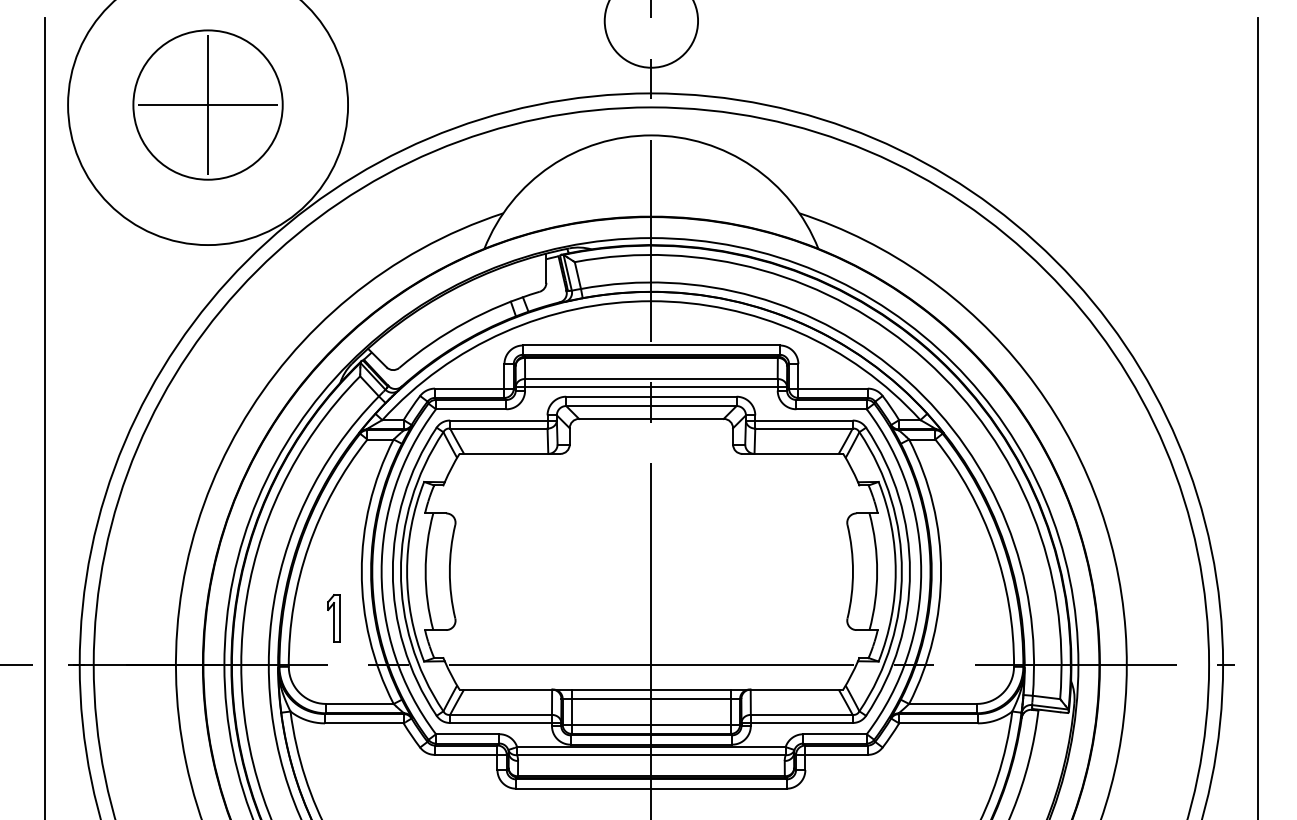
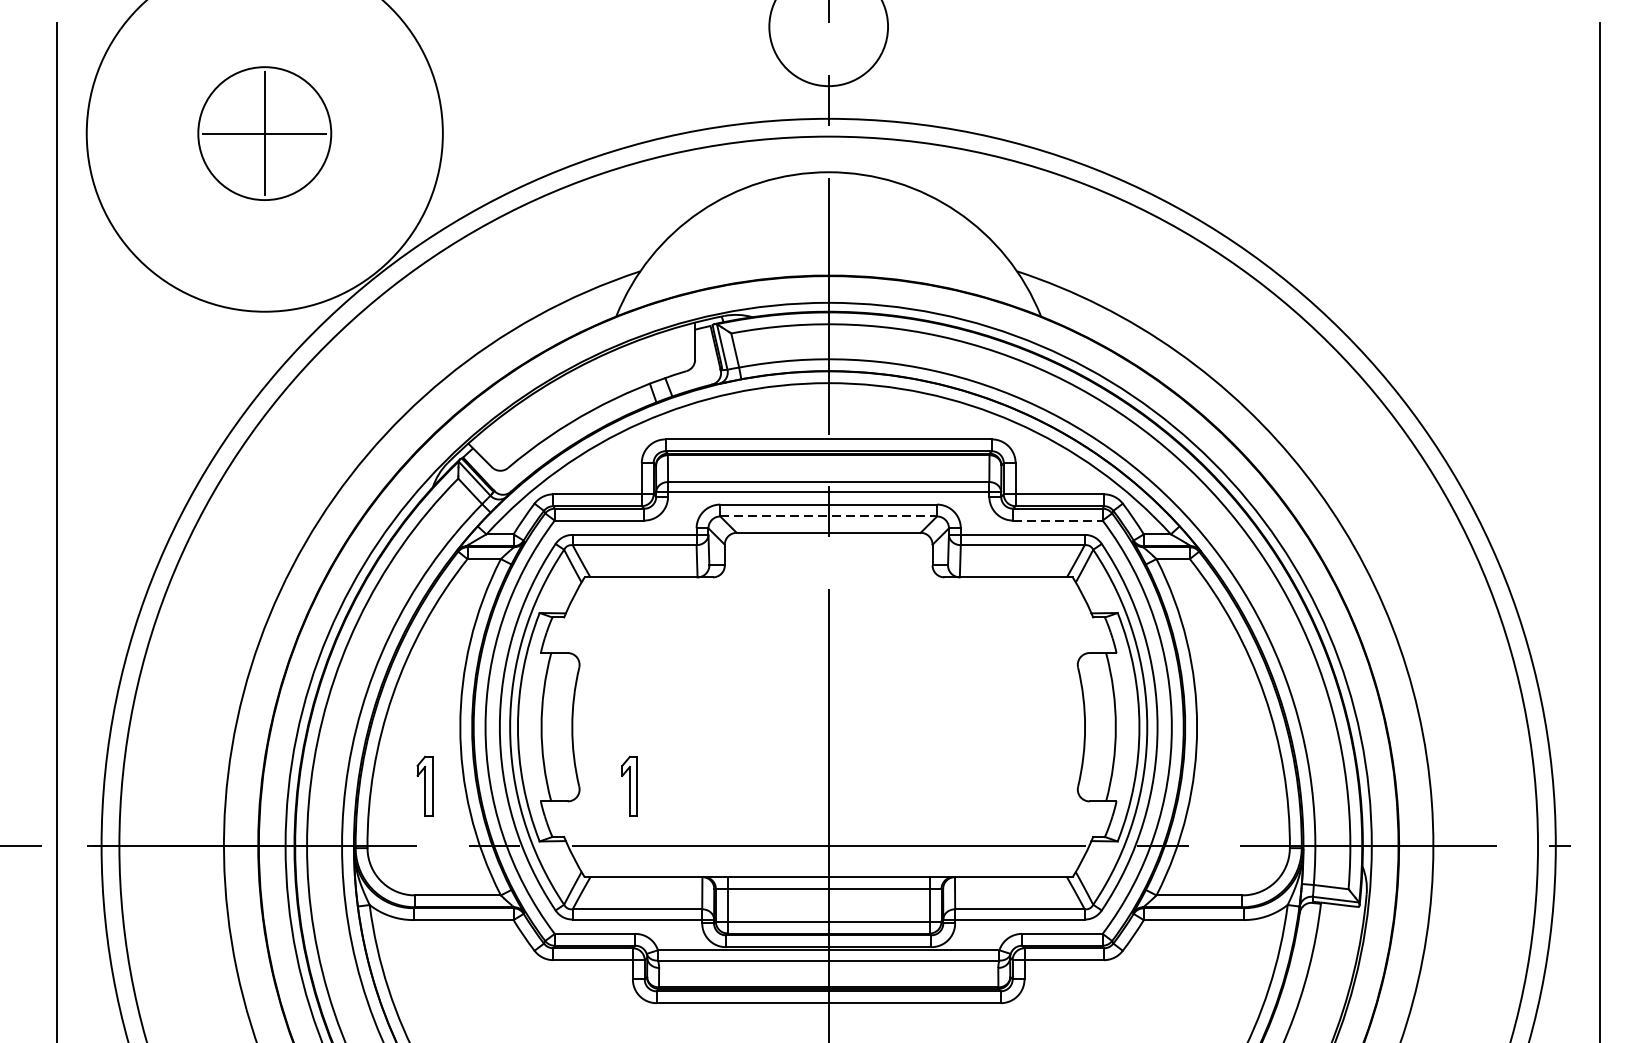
part: (207, 104) -> (264, 132), size x0.7
line: (651, 406) -> (828, 517), solid -> dashed
line: (832, 409) -> (1059, 520), solid -> dashed
part: (494, 618) -> (629, 786), added

